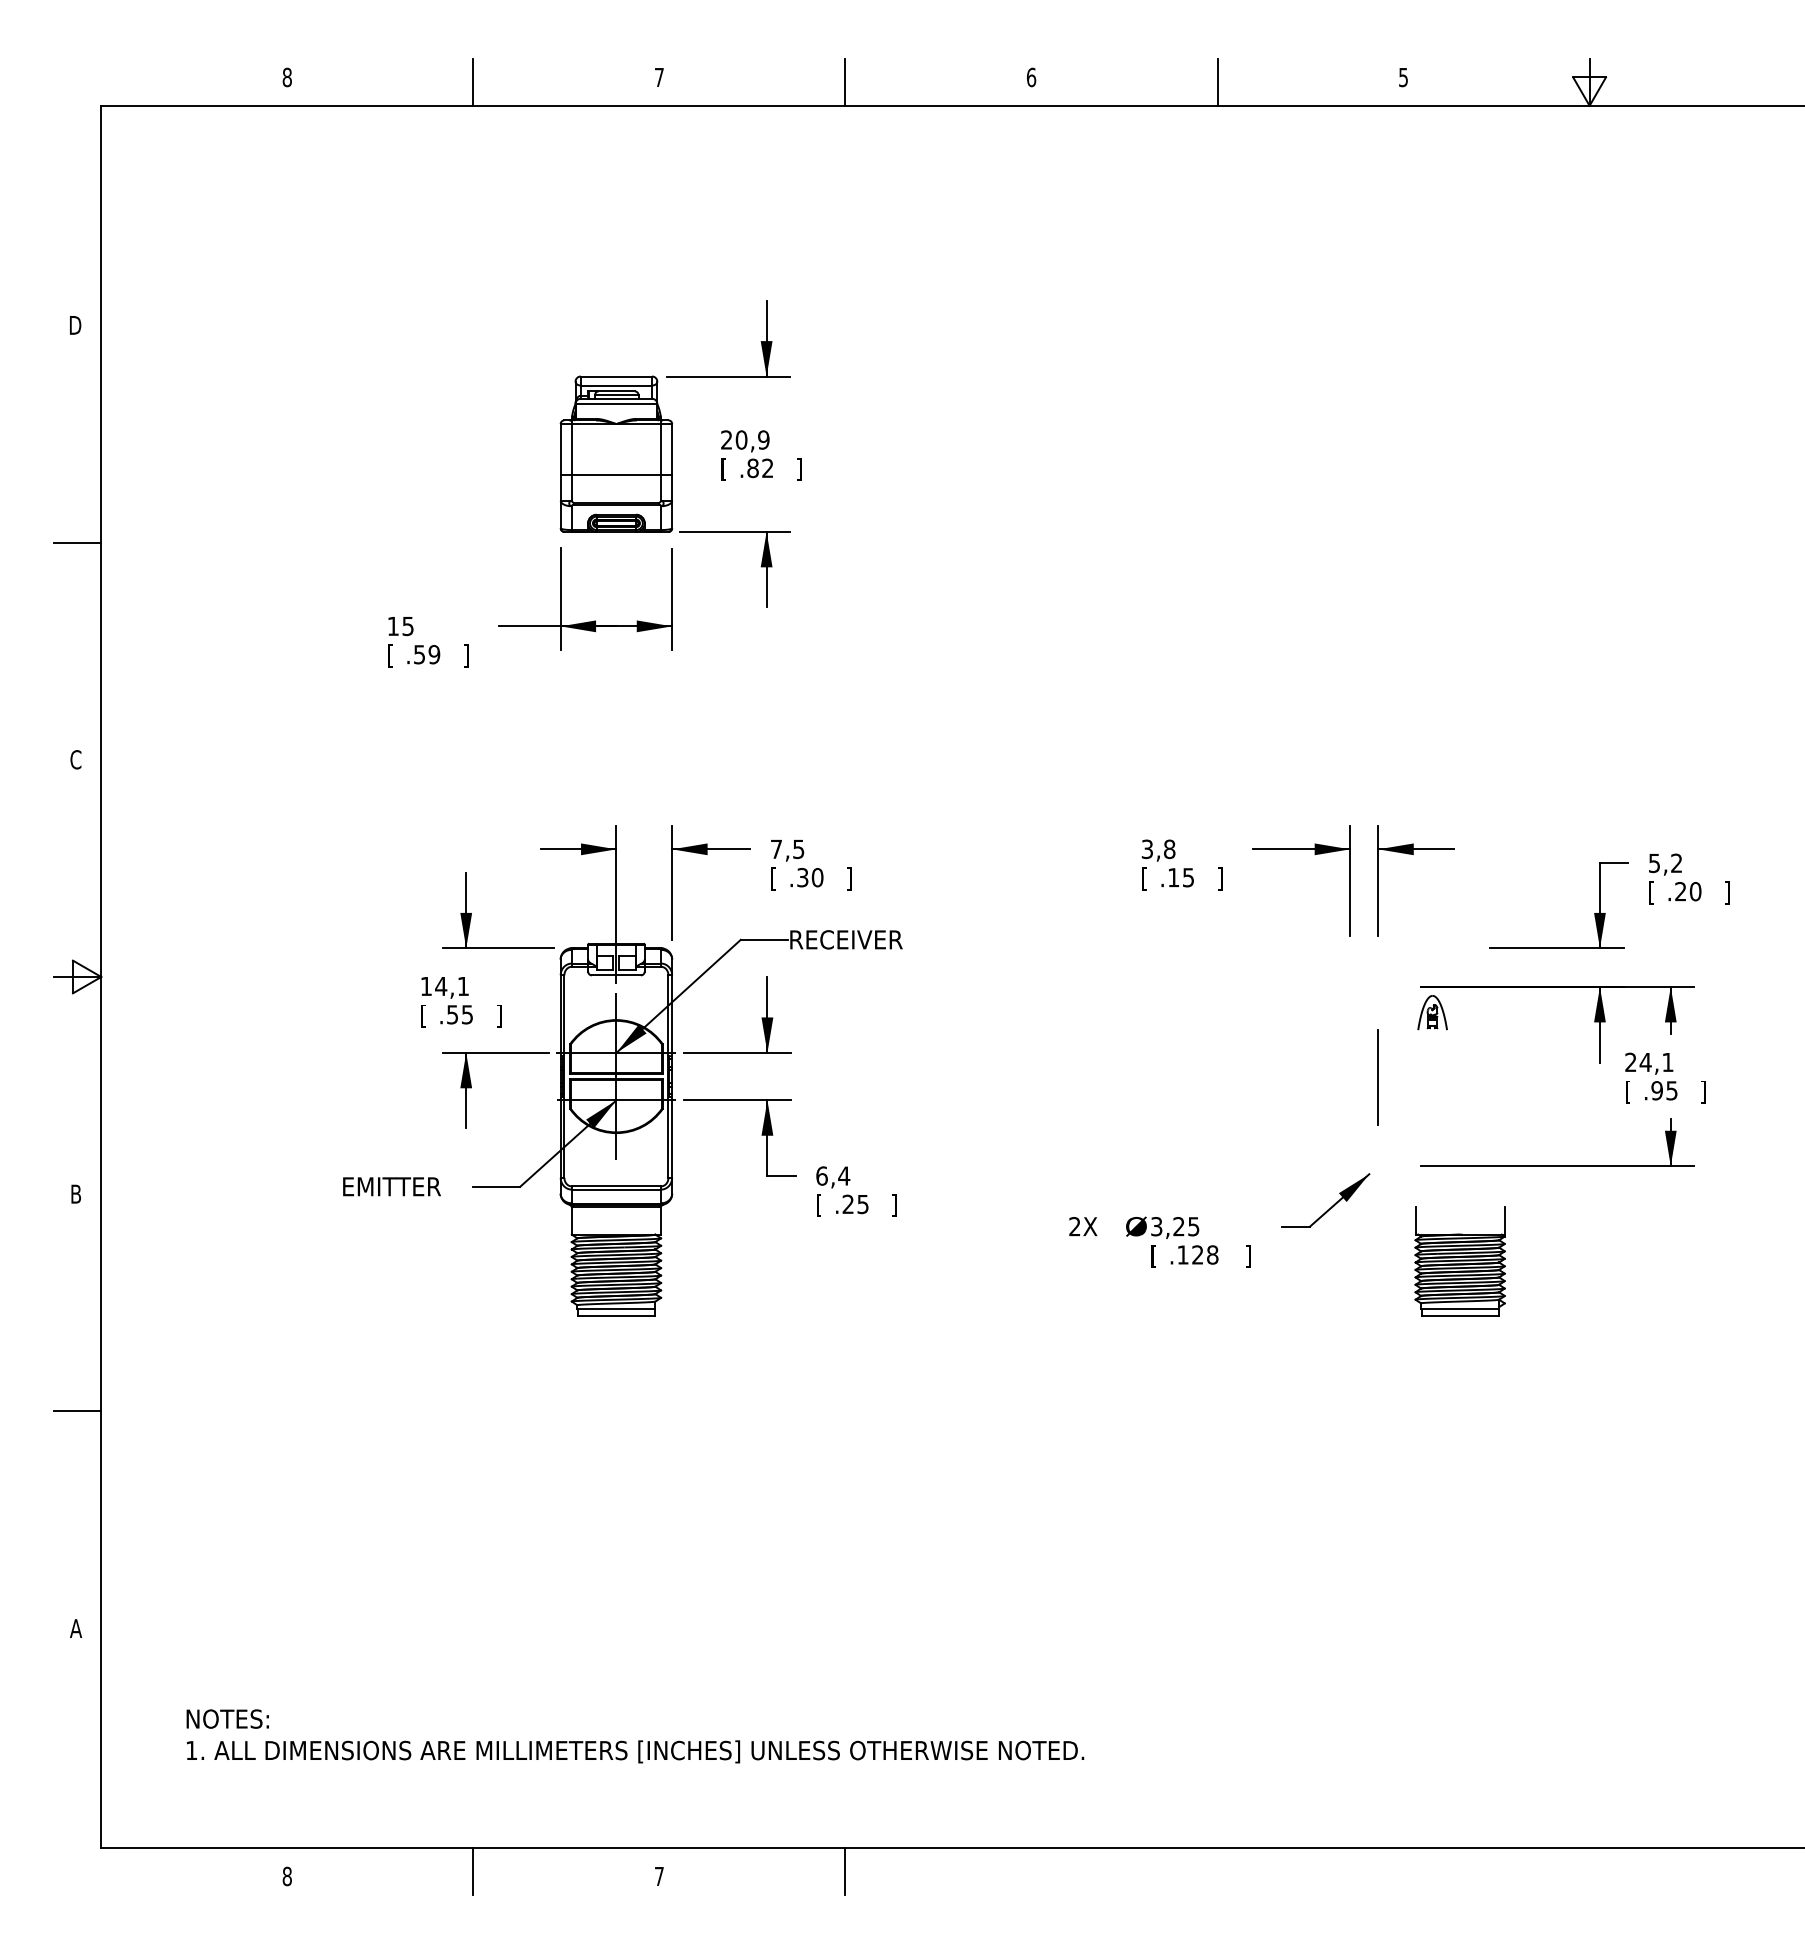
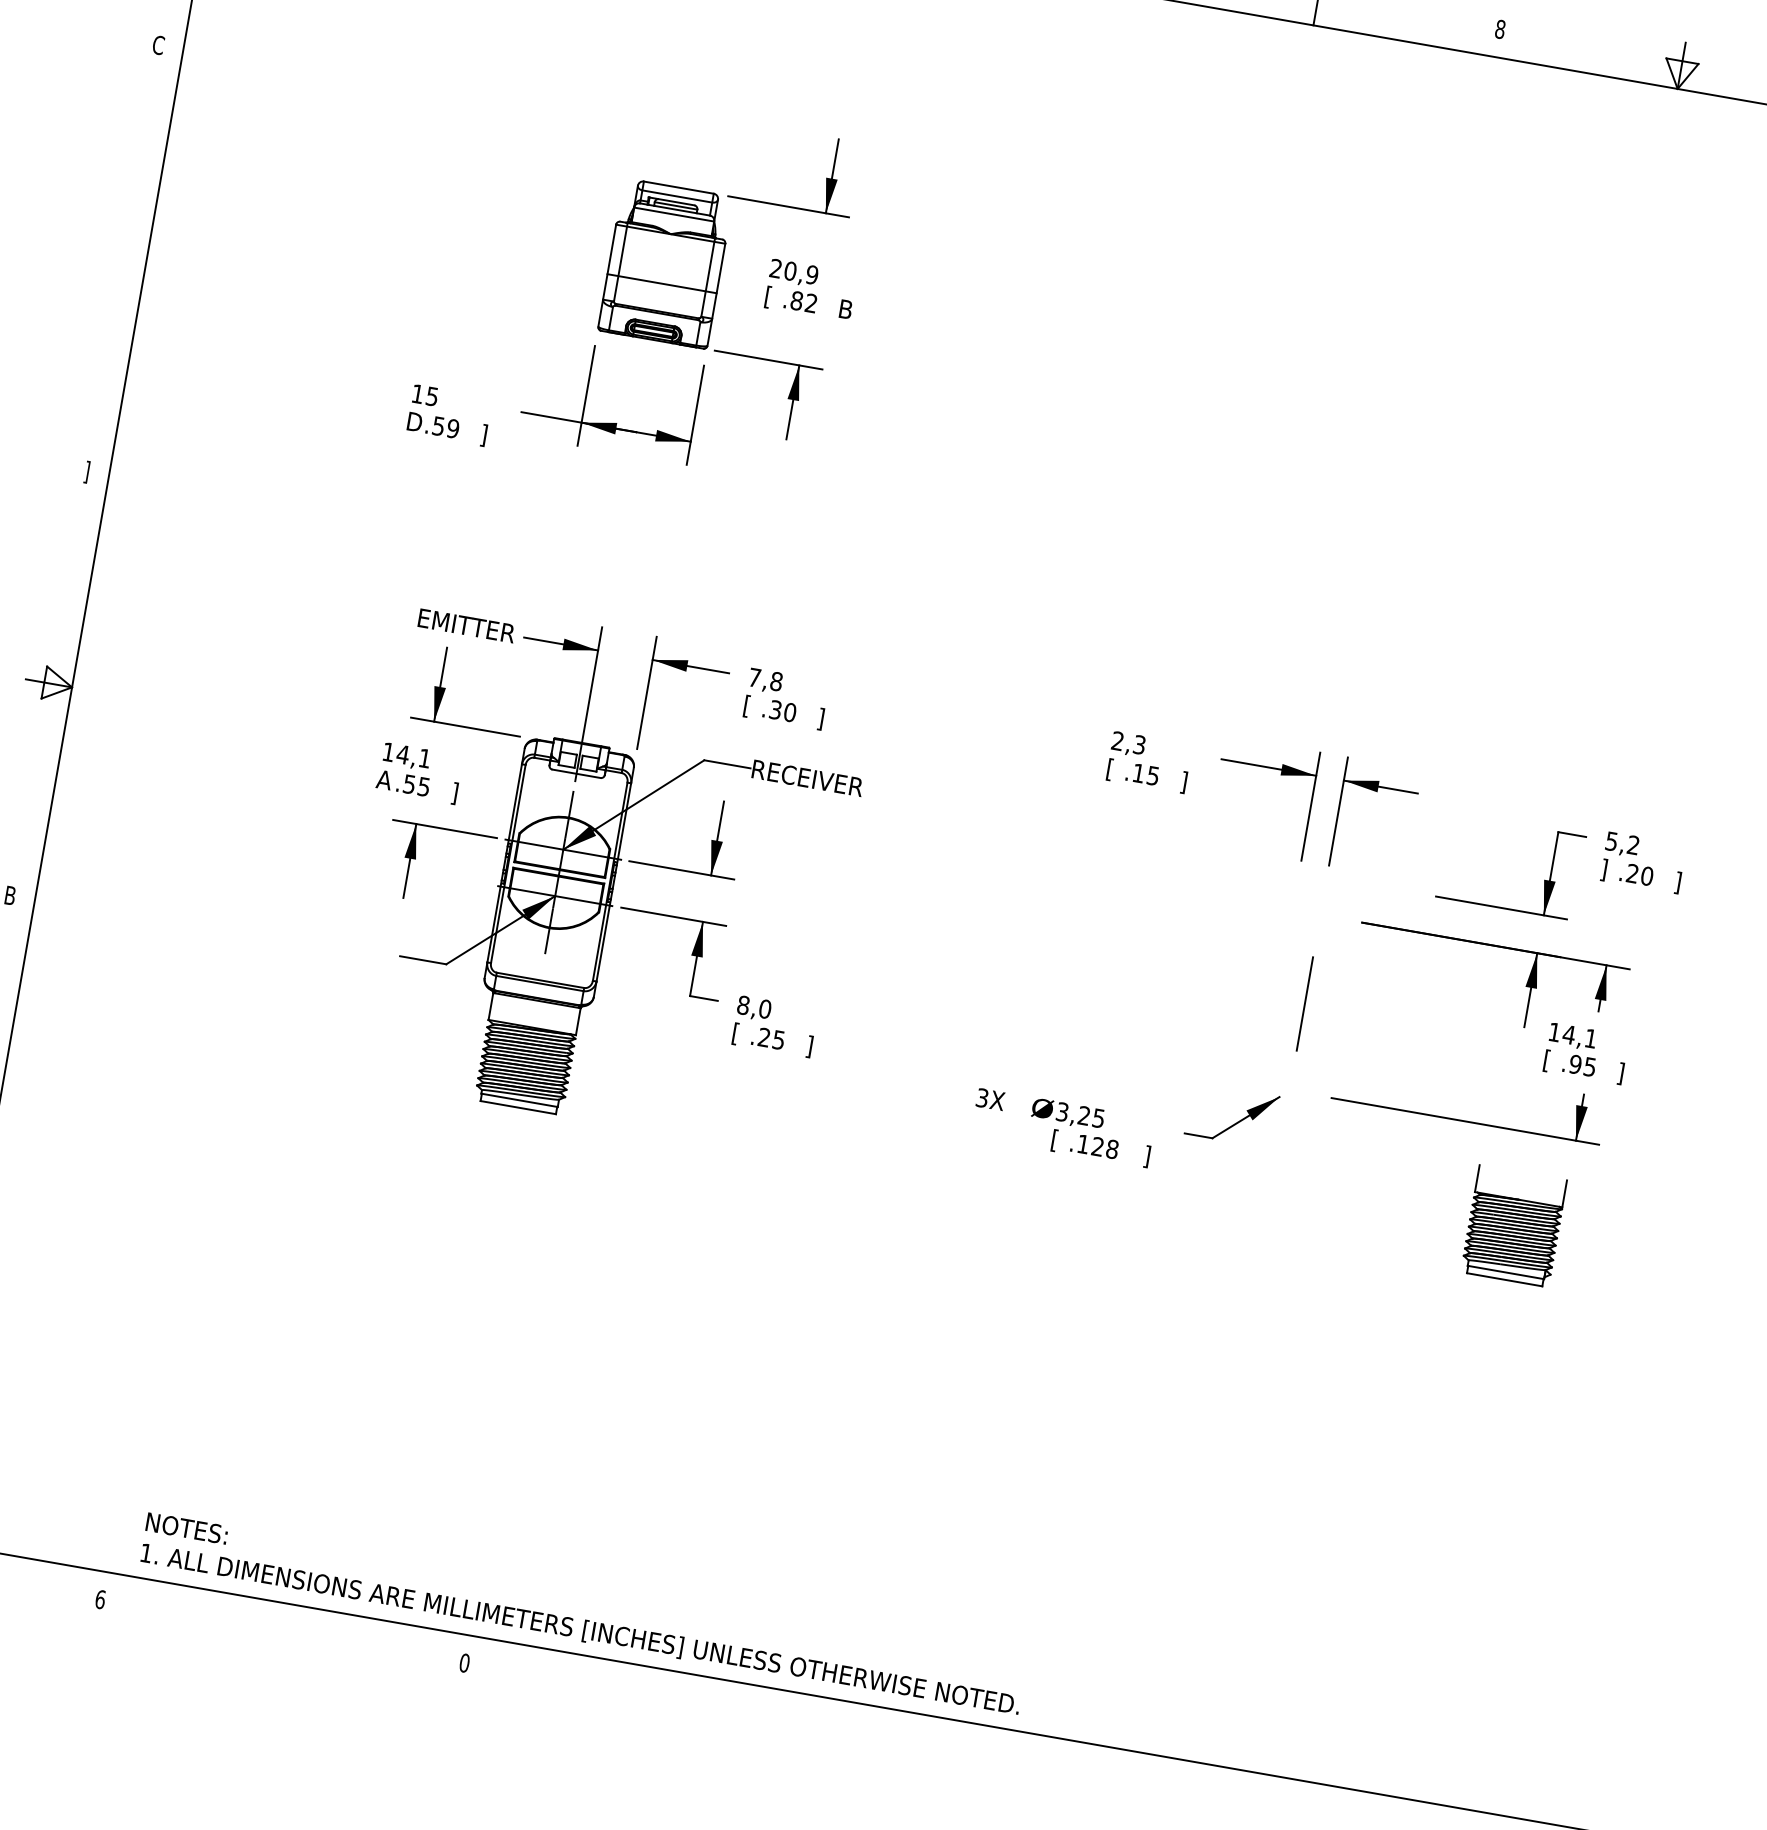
text: (1403, 77) -> (1500, 29), 5 -> 8
text: (75, 325) -> (158, 45), D -> C
text: (803, 469) -> (846, 310), ] -> B
line: (77, 542) -> (122, 258), removed
text: (395, 655) -> (414, 422), [ -> D
text: (75, 761) -> (83, 472), C -> ]
text: (798, 848) -> (776, 680), 7,5 -> 7,8
text: (1158, 849) -> (1128, 743), 3,8 -> 2,3
text: (1651, 892) -> (1603, 869), [ -> ]
part: (1432, 1012) -> (1368, 949), removed
text: (426, 1016) -> (383, 781), [ -> A
text: (1630, 1061) -> (1554, 1031), 24,1 -> 14,1
text: (833, 1175) -> (754, 1006), 6,4 -> 8,0
text: (391, 1186) -> (466, 625), moved
text: (1074, 1226) -> (982, 1097), 2X -> 3X
part: (1459, 1261) -> (1513, 1225), moved
text: (635, 1736) -> (583, 1615), moved
line: (473, 1871) -> (283, 1626), removed
line: (845, 1871) -> (647, 1690), removed
text: (287, 1876) -> (100, 1599), 8 -> 6
text: (659, 1876) -> (464, 1663), 7 -> 0

